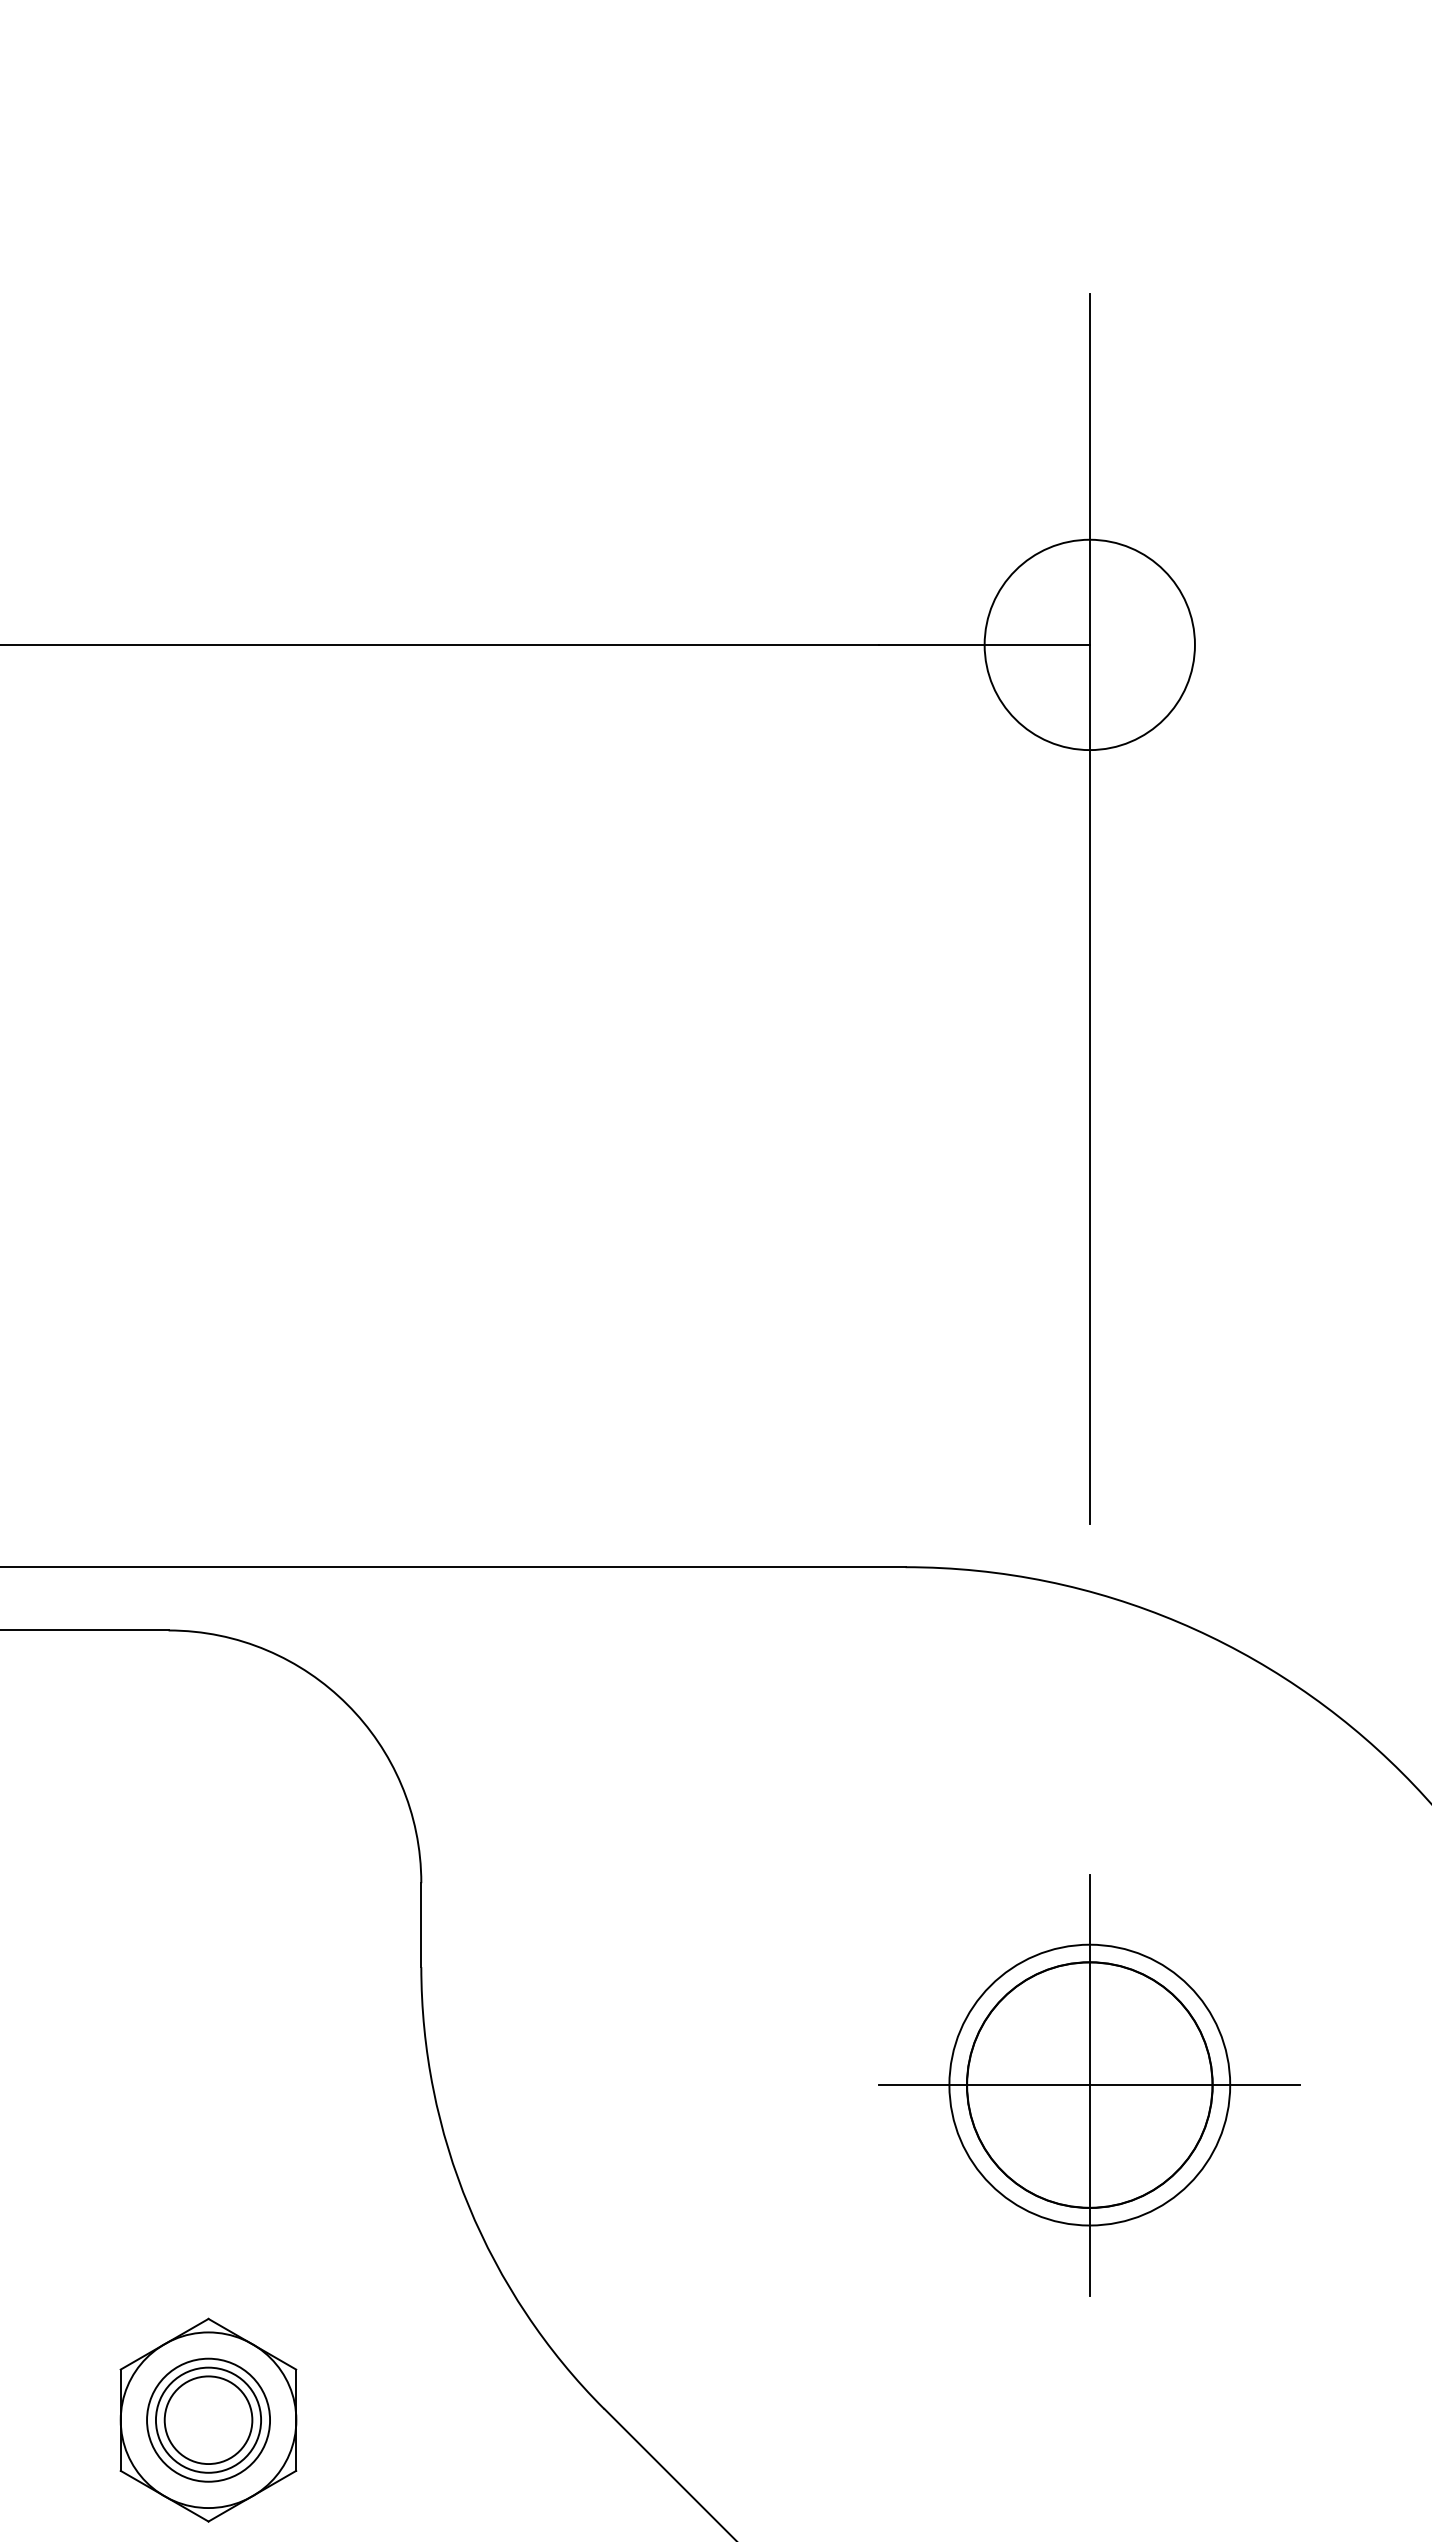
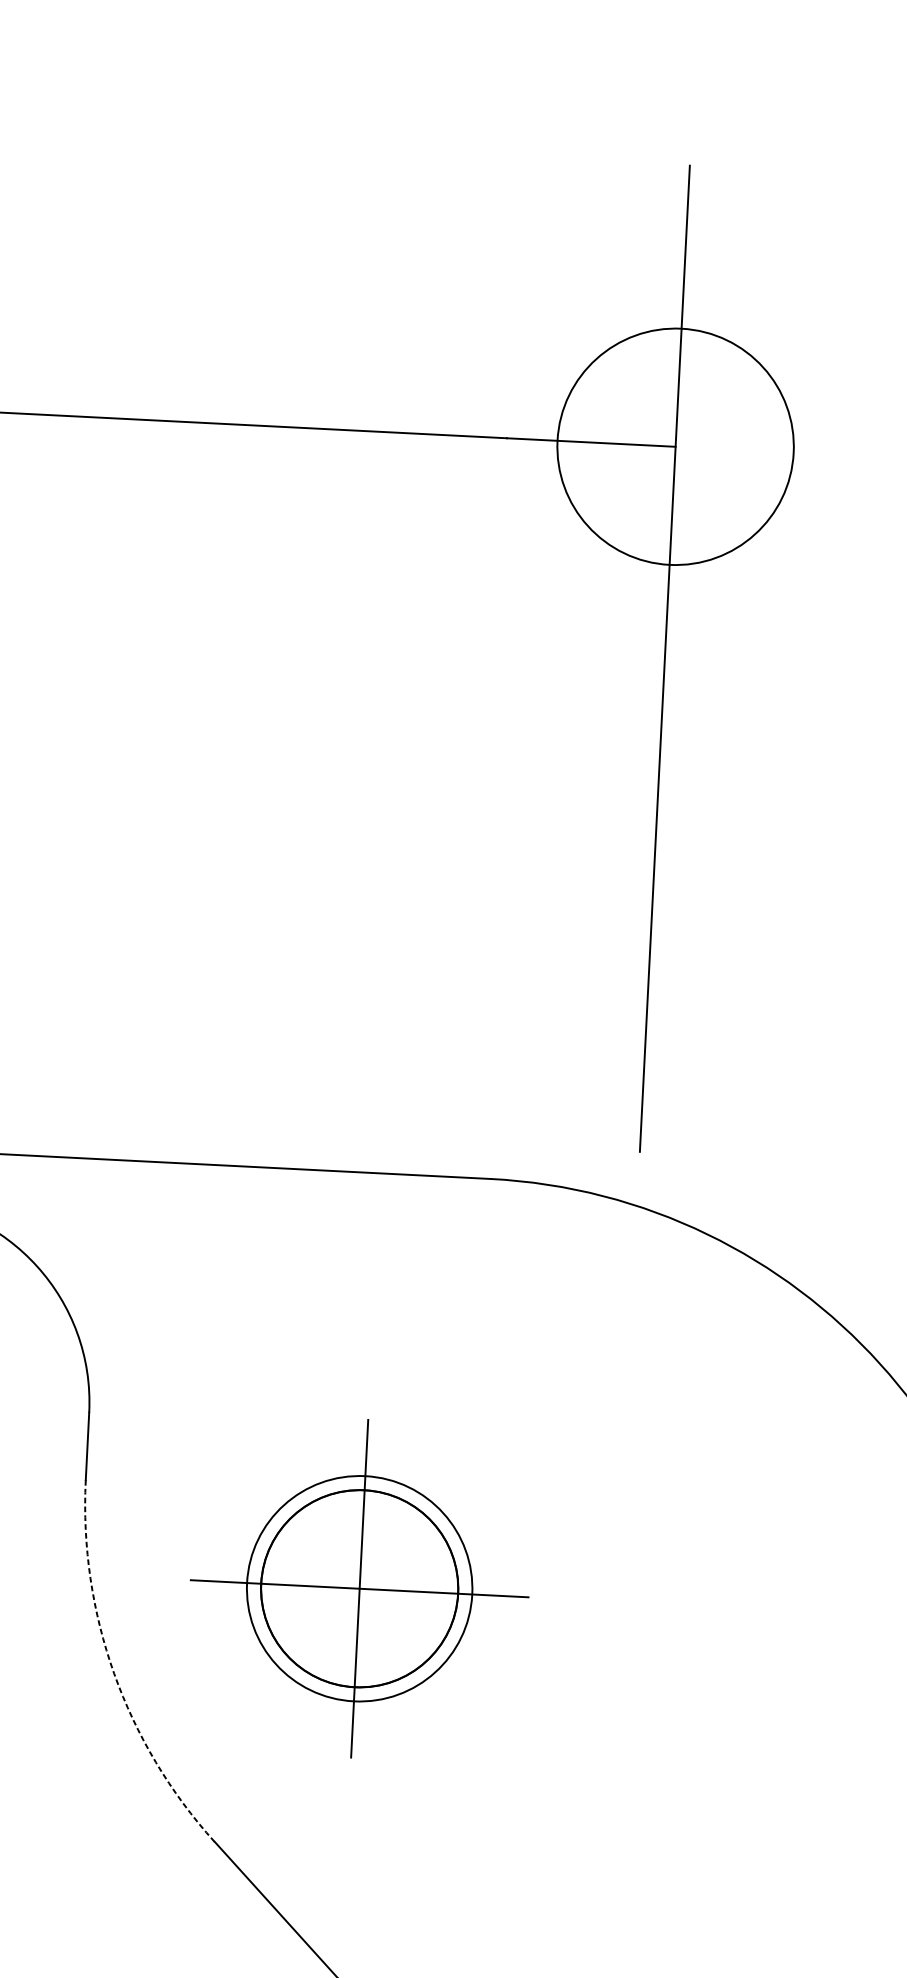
circle: (1089, 644) -> (675, 446), size x1.4
part: (1089, 2085) -> (359, 1589), moved
arc: (468, 2206) -> (113, 1673), solid -> dashed

